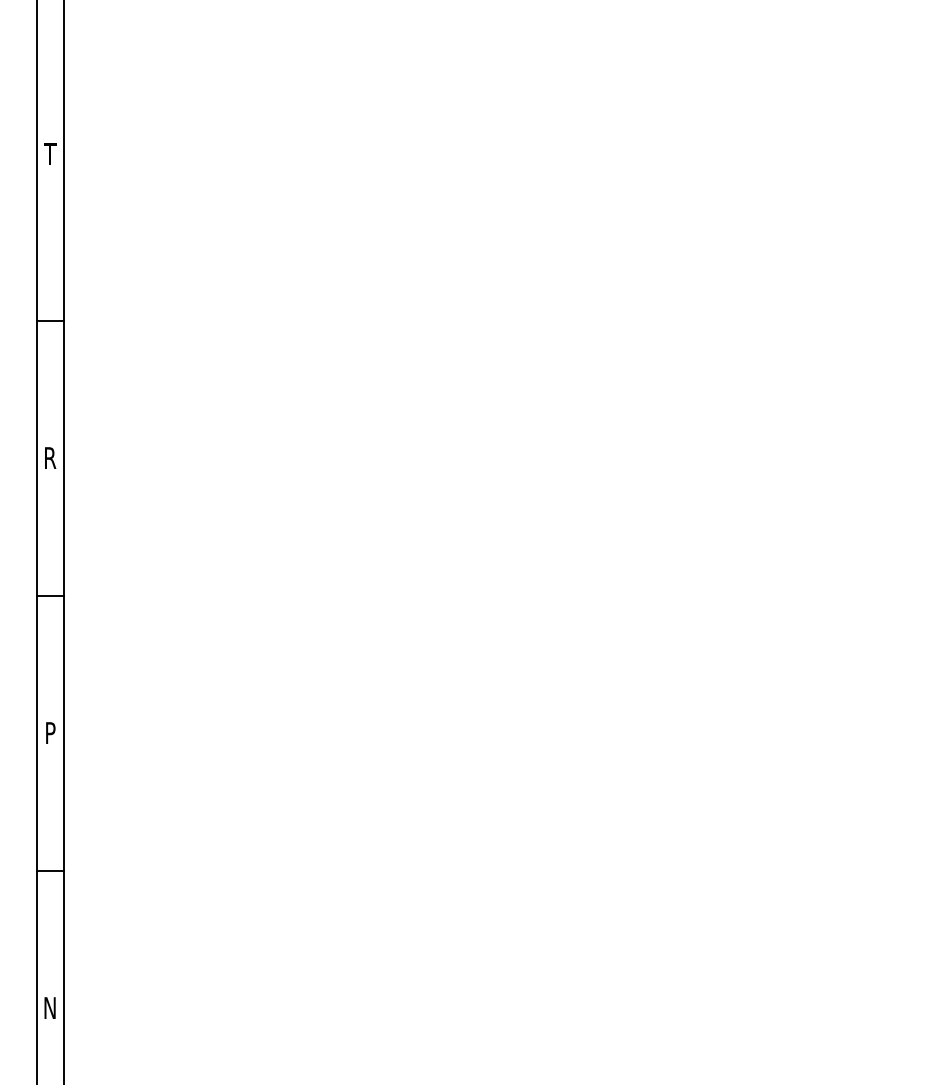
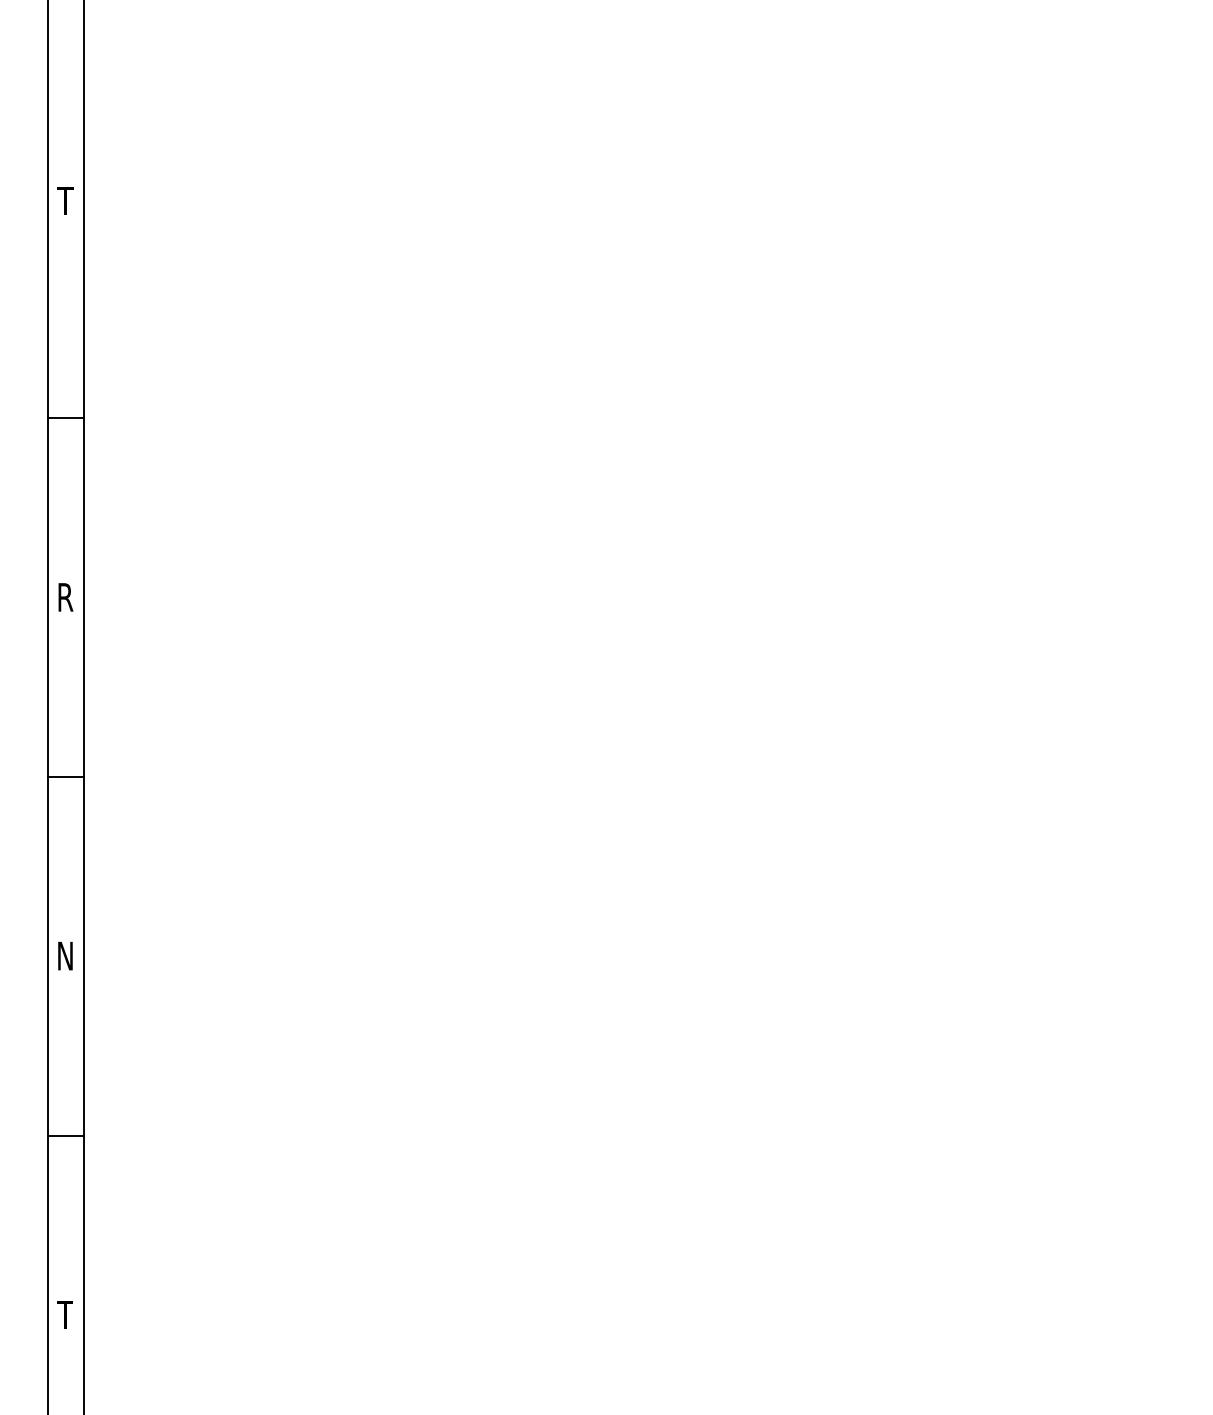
text: (49, 732) -> (64, 955), P -> N
text: (49, 1007) -> (64, 1314), N -> T

